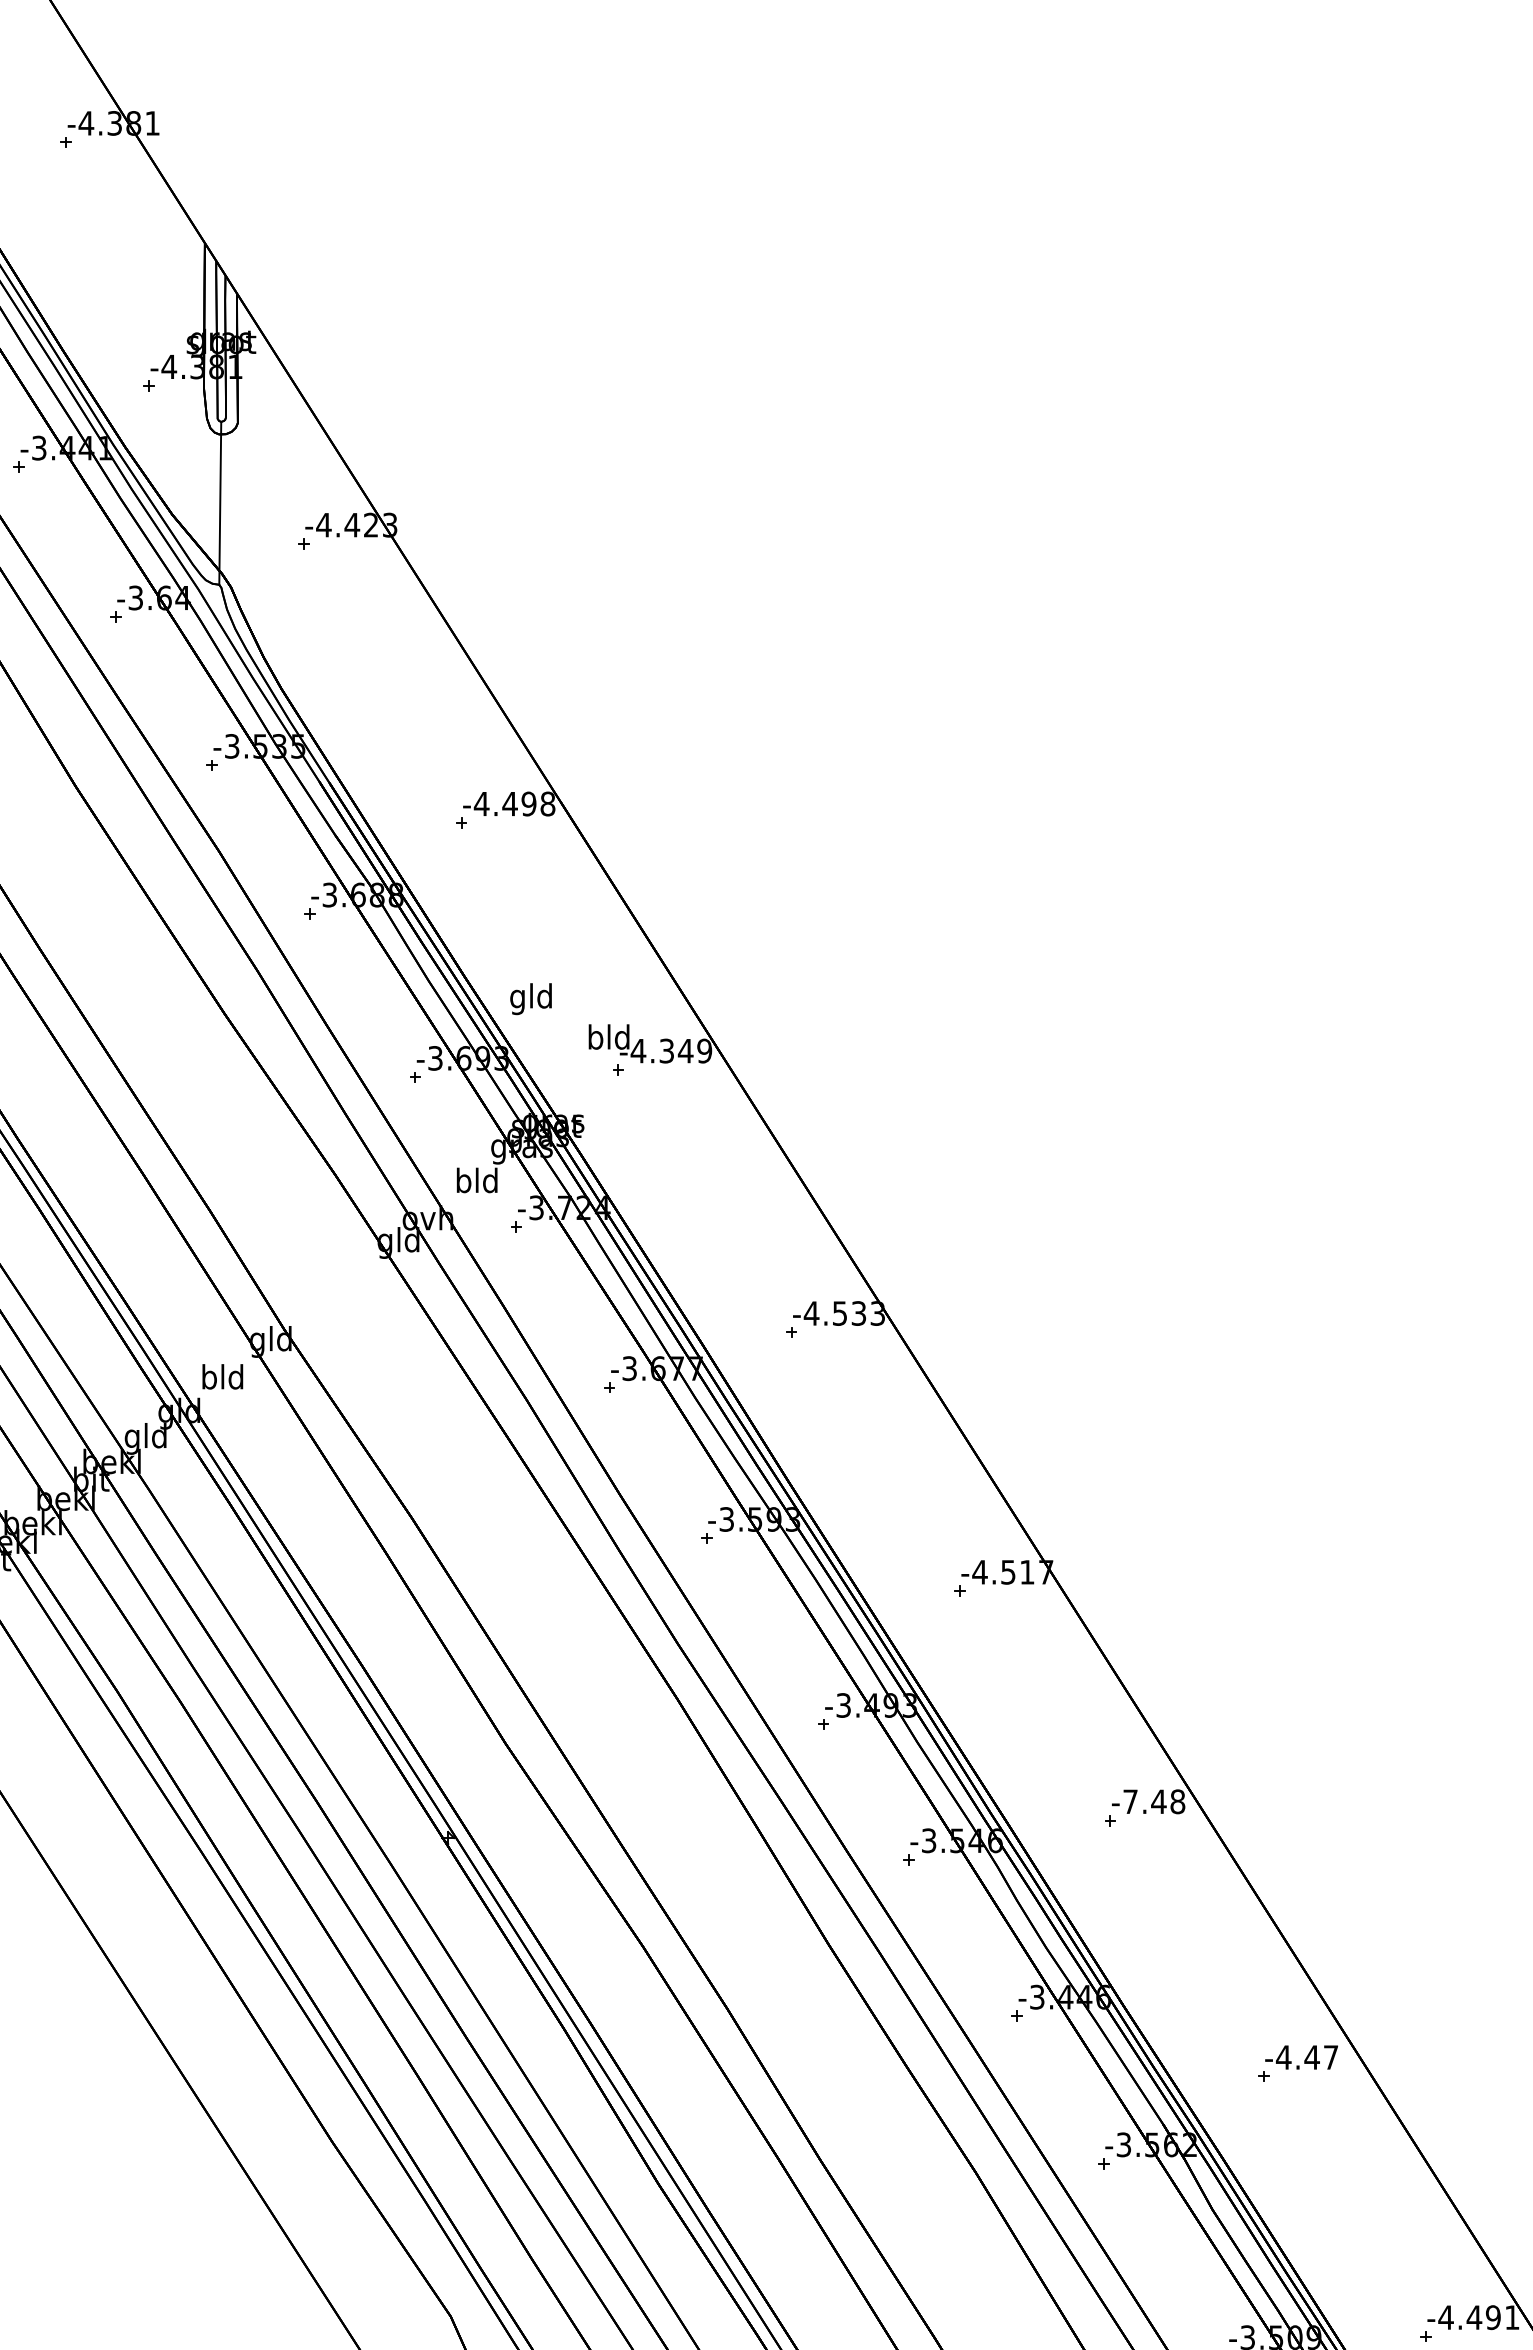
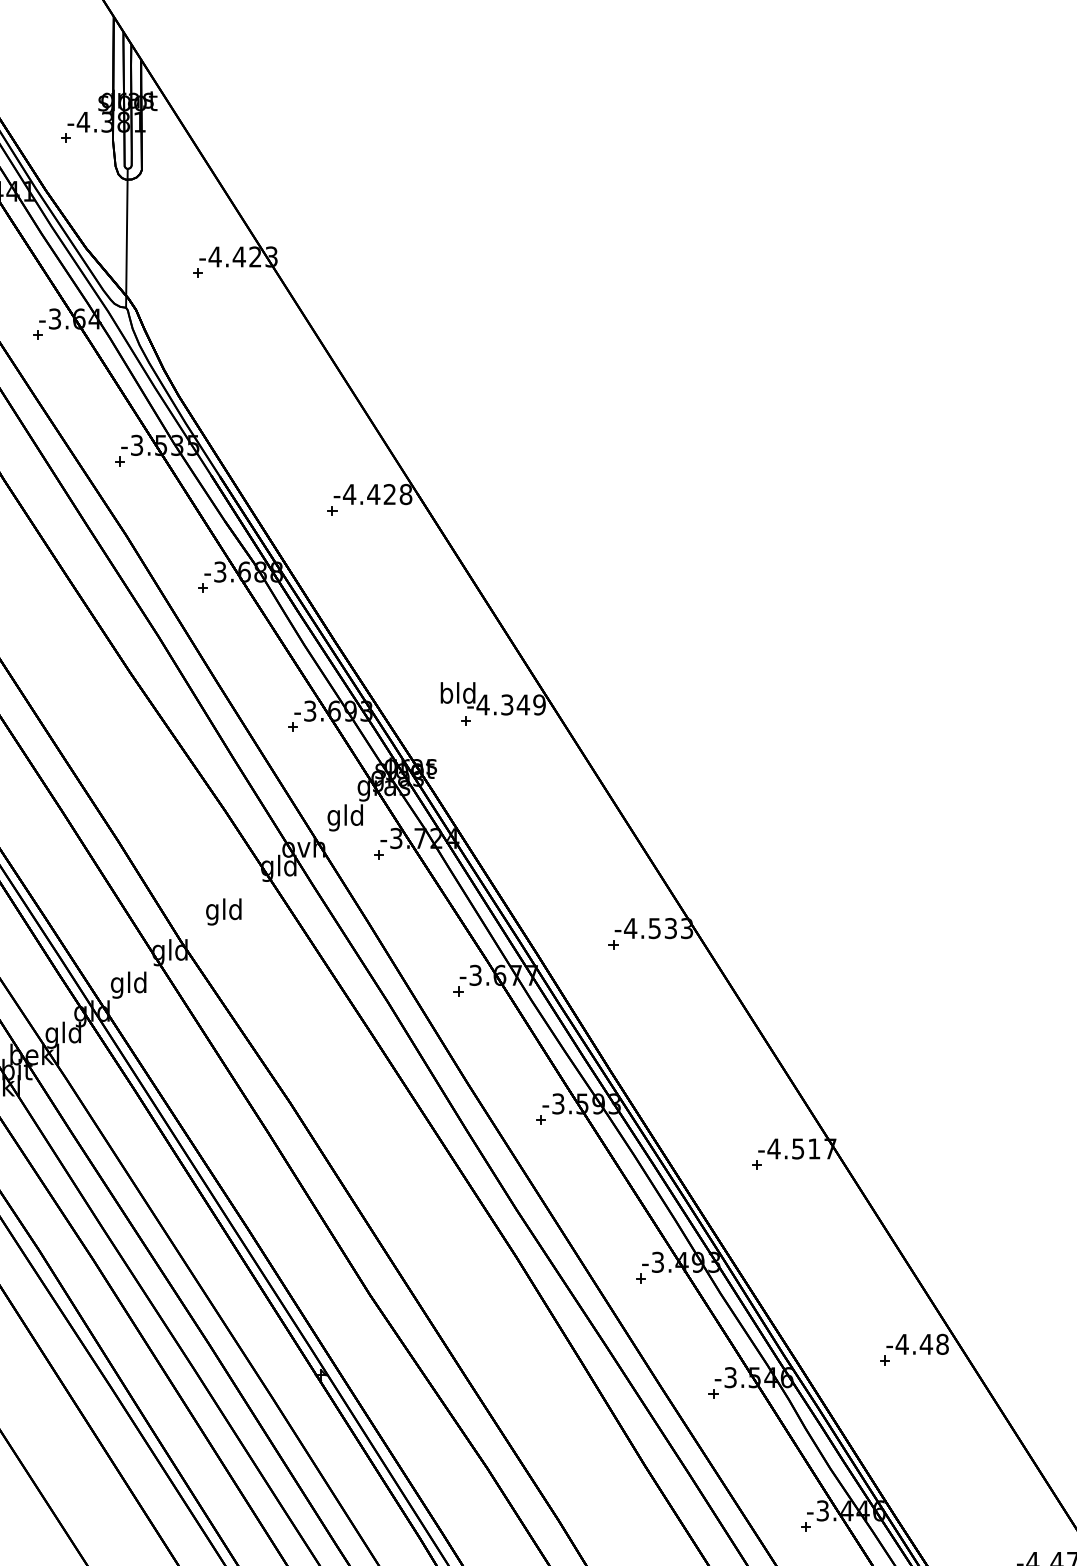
text: (528, 803) -> (389, 494), -4.498 -> -4.428
text: (530, 999) -> (223, 912), moved
text: (463, 1183) -> (334, 817), bld -> gld
text: (208, 1380) -> (116, 985), bld -> gld
text: (1130, 1801) -> (902, 1344), -7.48 -> -4.48

